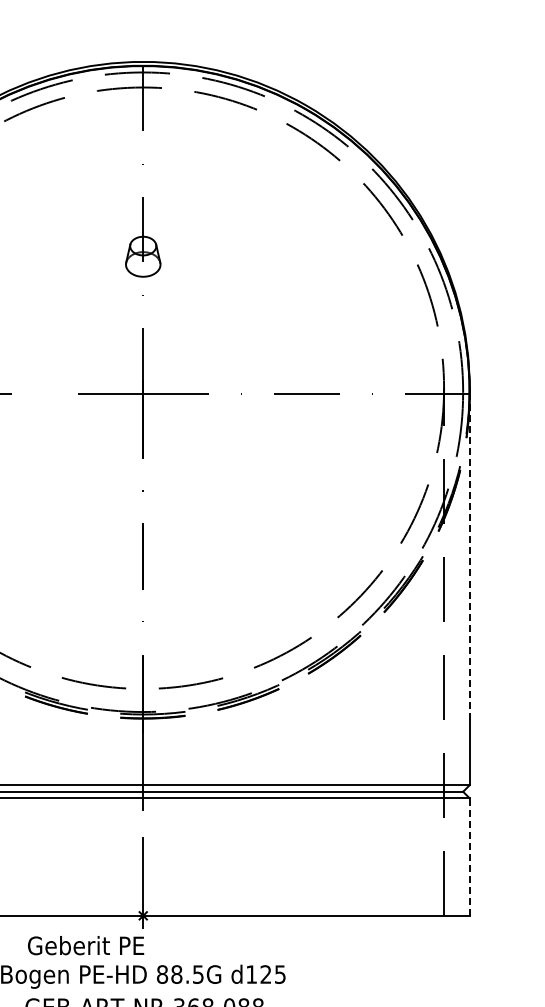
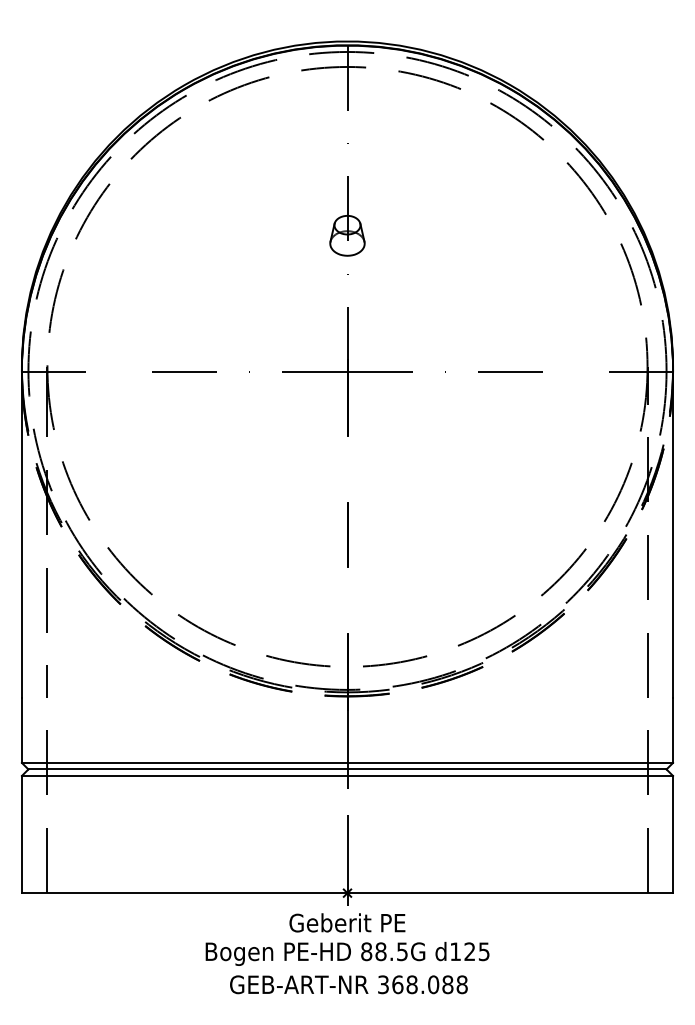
line: (470, 556) -> (673, 534), dashed -> solid
line: (470, 857) -> (673, 834), dashed -> solid
text: (86, 945) -> (347, 922), moved

